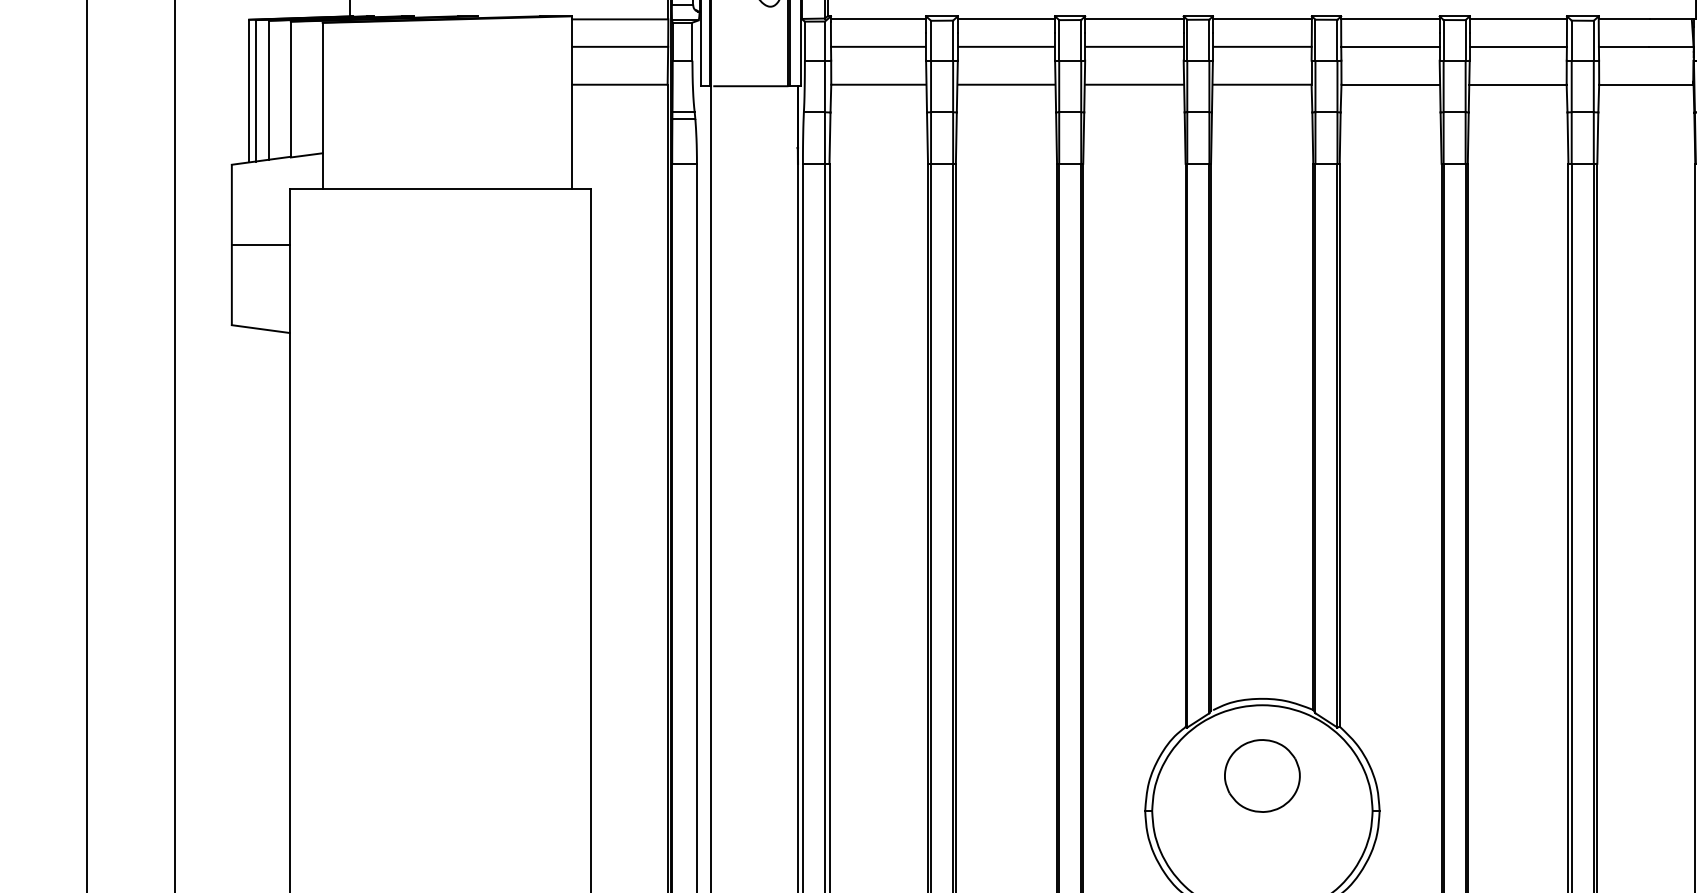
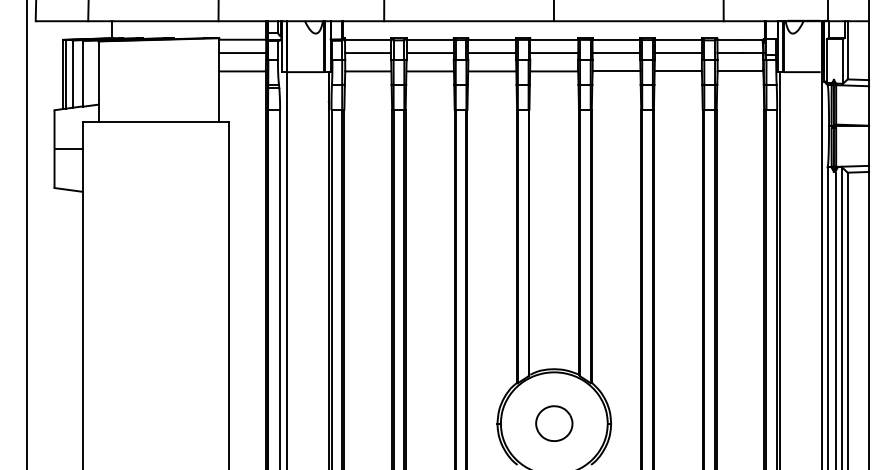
part: (1262, 775) -> (554, 423), moved

